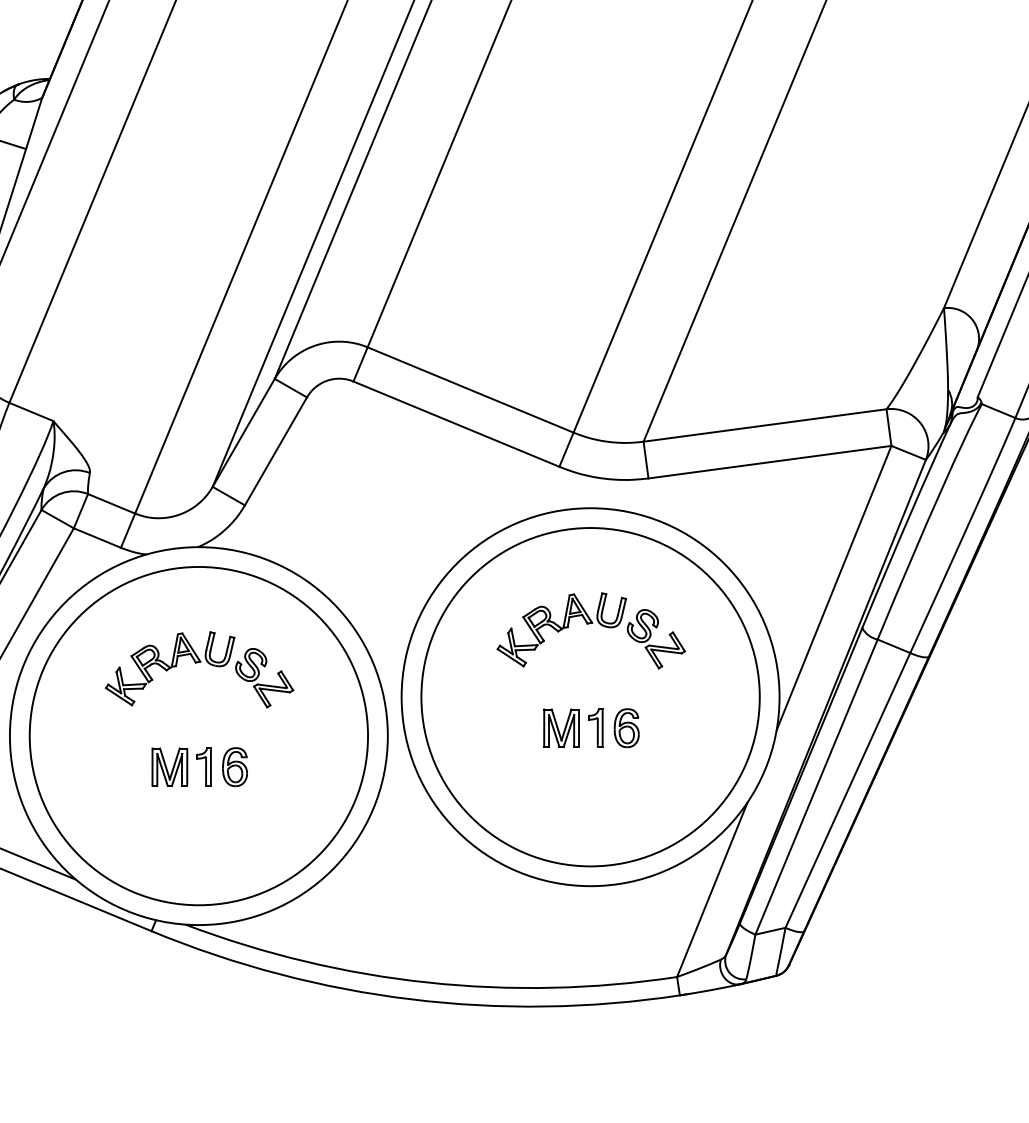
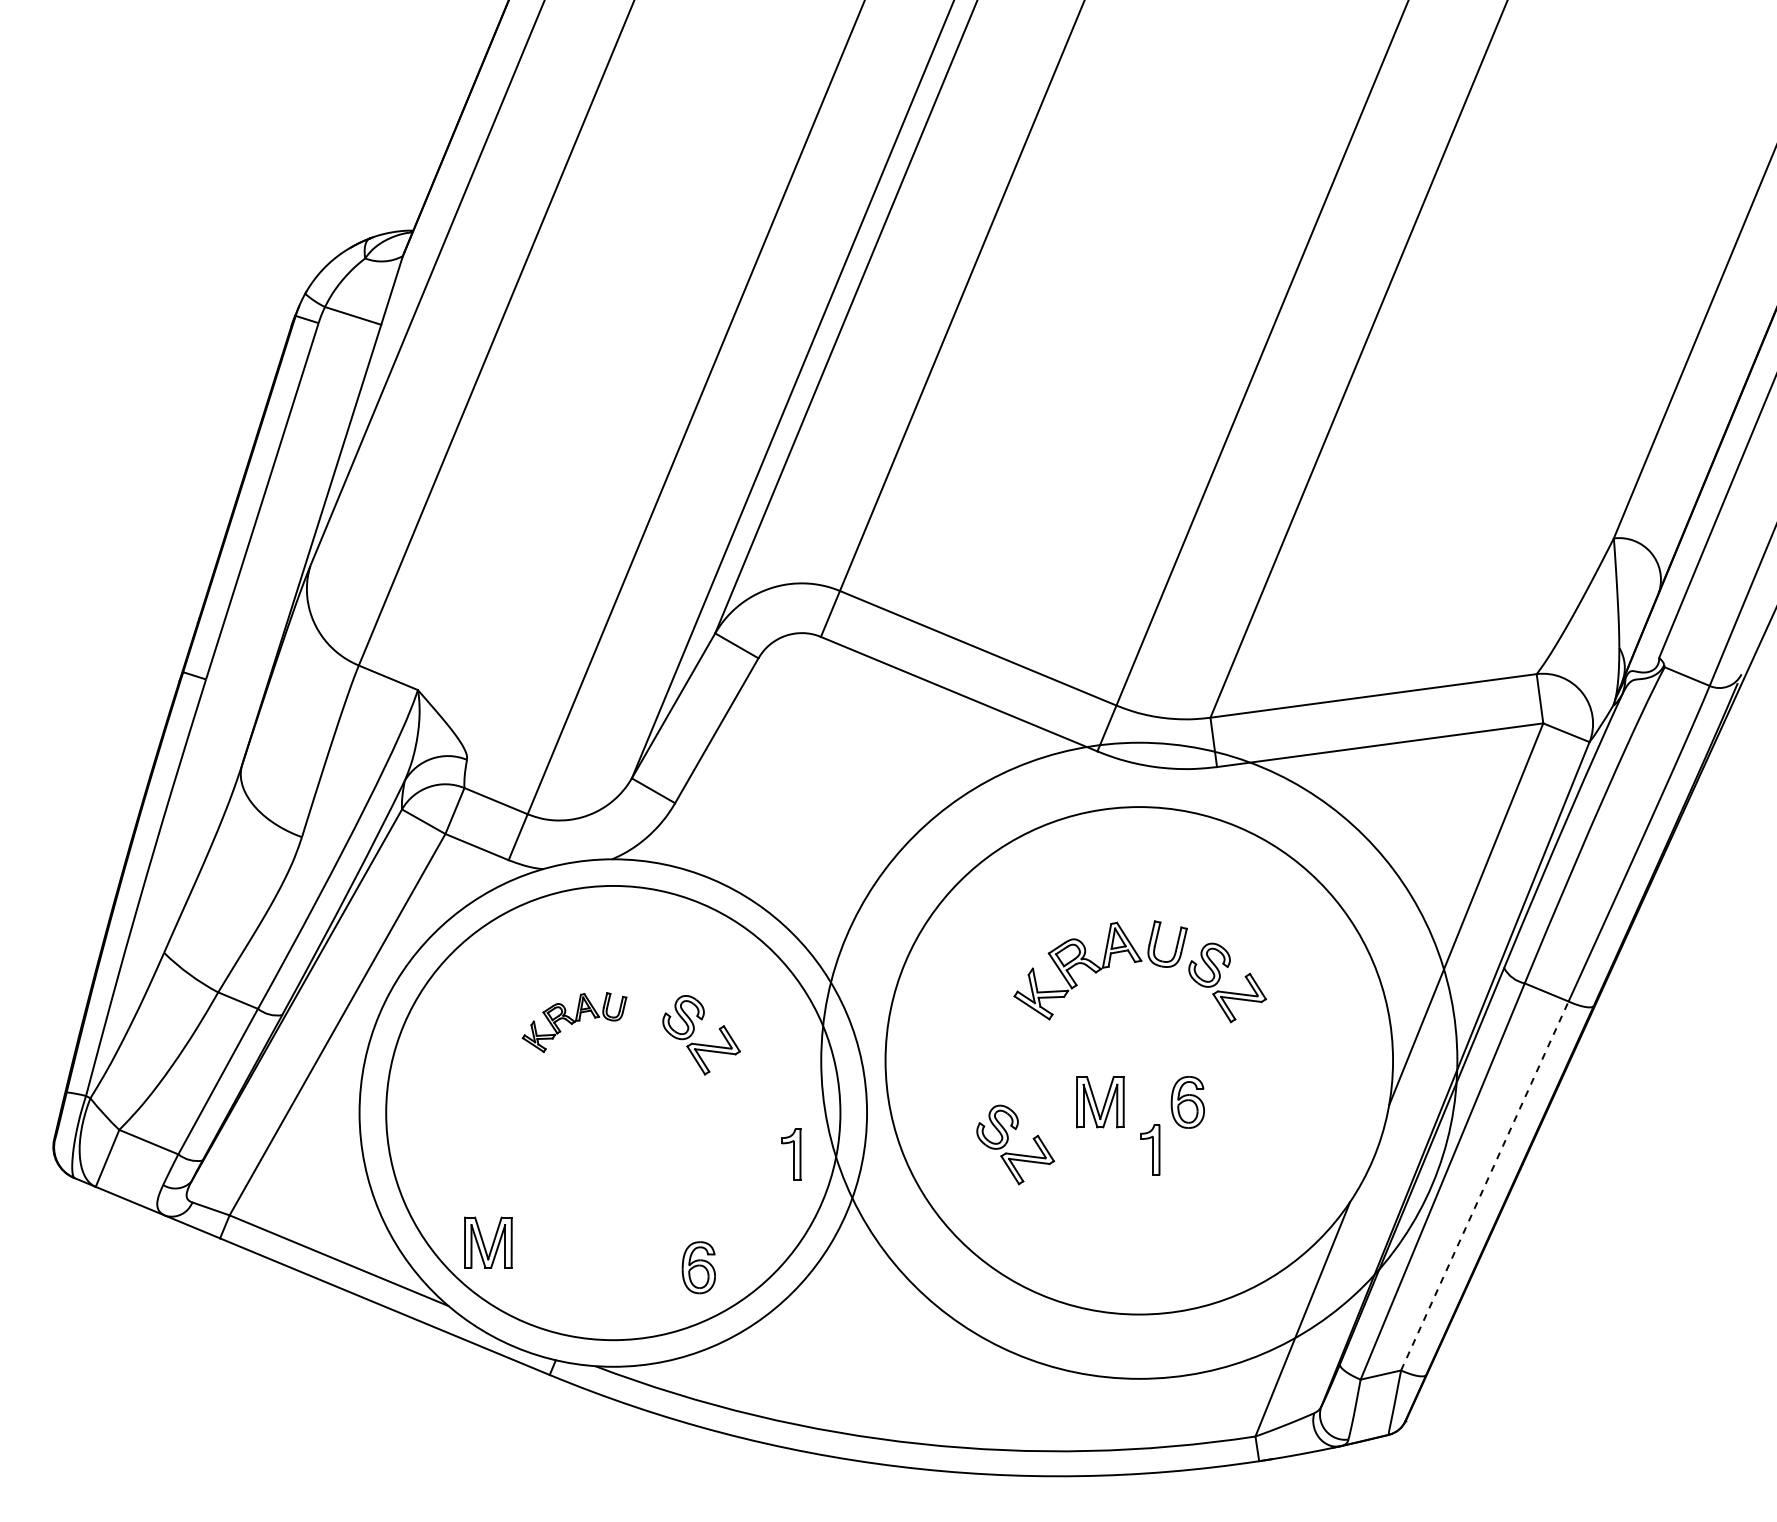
part: (169, 668) -> (574, 1022), size x0.6
circle: (590, 696) -> (1139, 1060), size x1.4
part: (595, 727) -> (1150, 1149), moved
part: (493, 757) -> (1008, 1141), added
part: (169, 766) -> (488, 1242), moved
part: (204, 766) -> (791, 1154), moved
part: (234, 766) -> (698, 1267), moved
line: (847, 790) -> (1484, 1185), solid -> dashed

